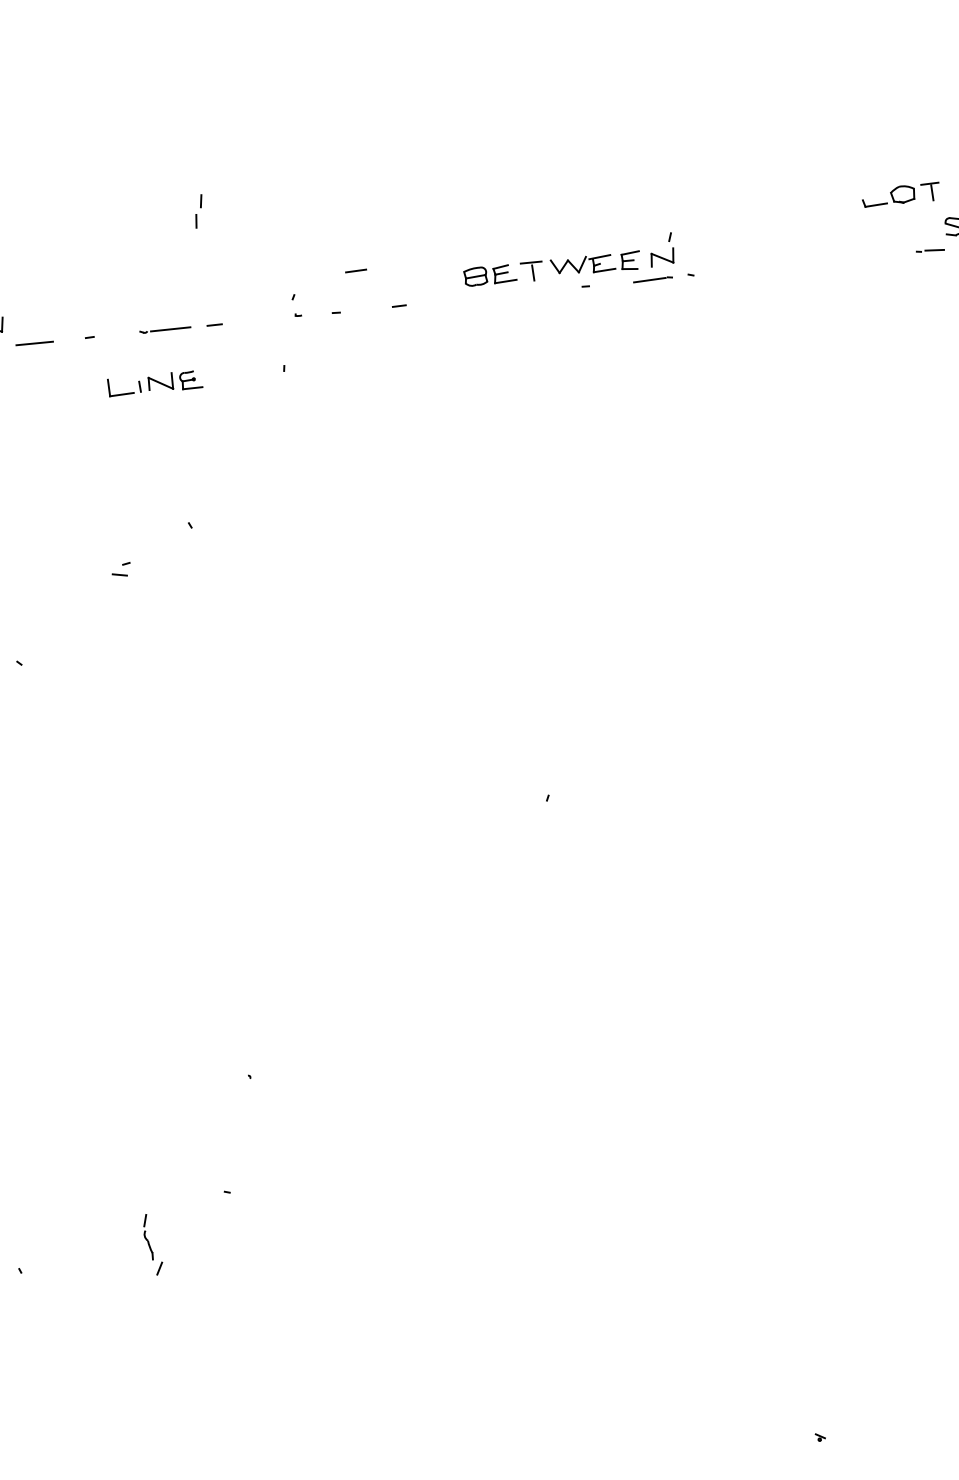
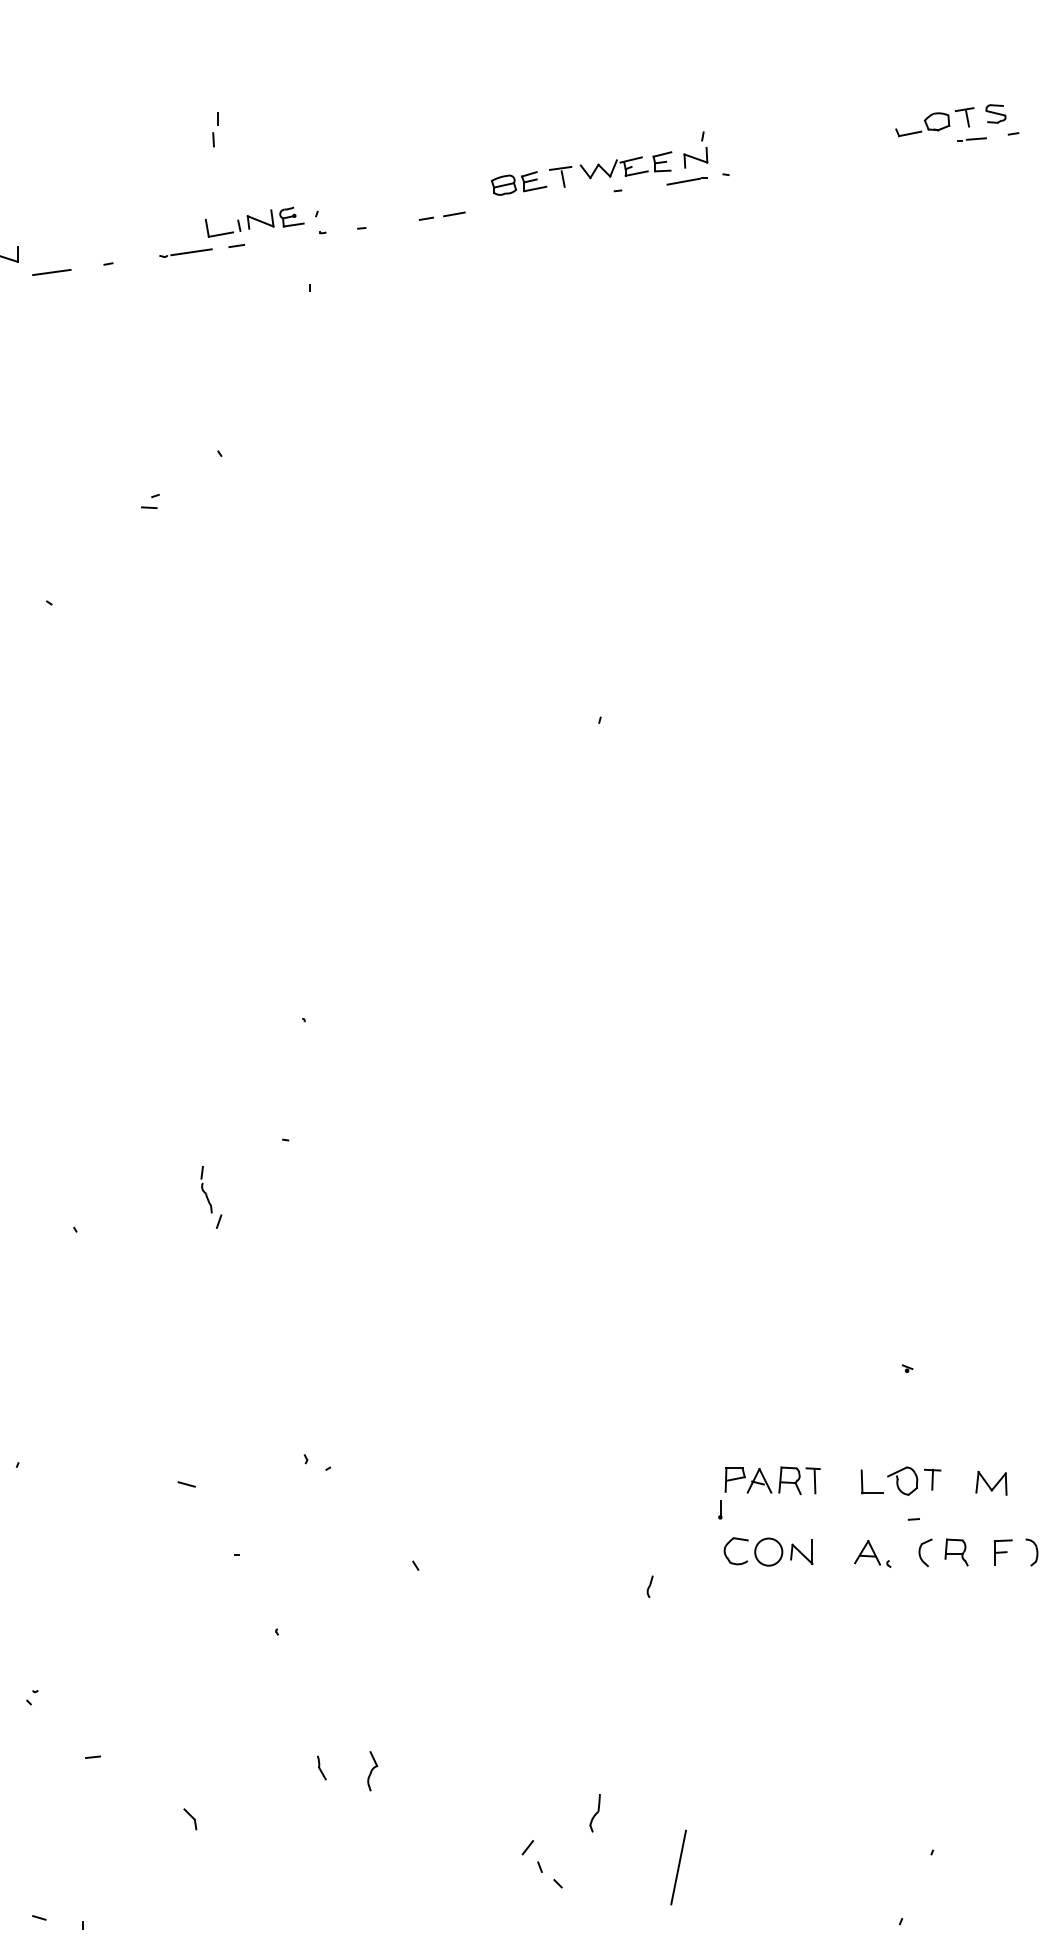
part: (900, 195) -> (934, 122), moved
line: (356, 271) -> (454, 214), moved
part: (154, 383) -> (254, 221), moved

